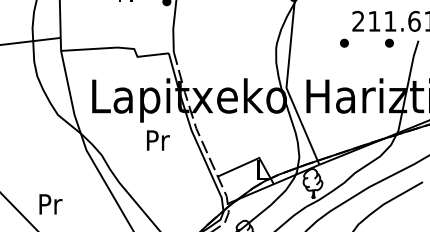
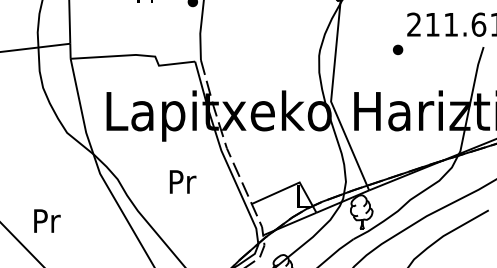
part: (389, 42) -> (450, 49), removed
text: (158, 140) -> (183, 181), moved
text: (50, 204) -> (46, 221), moved

